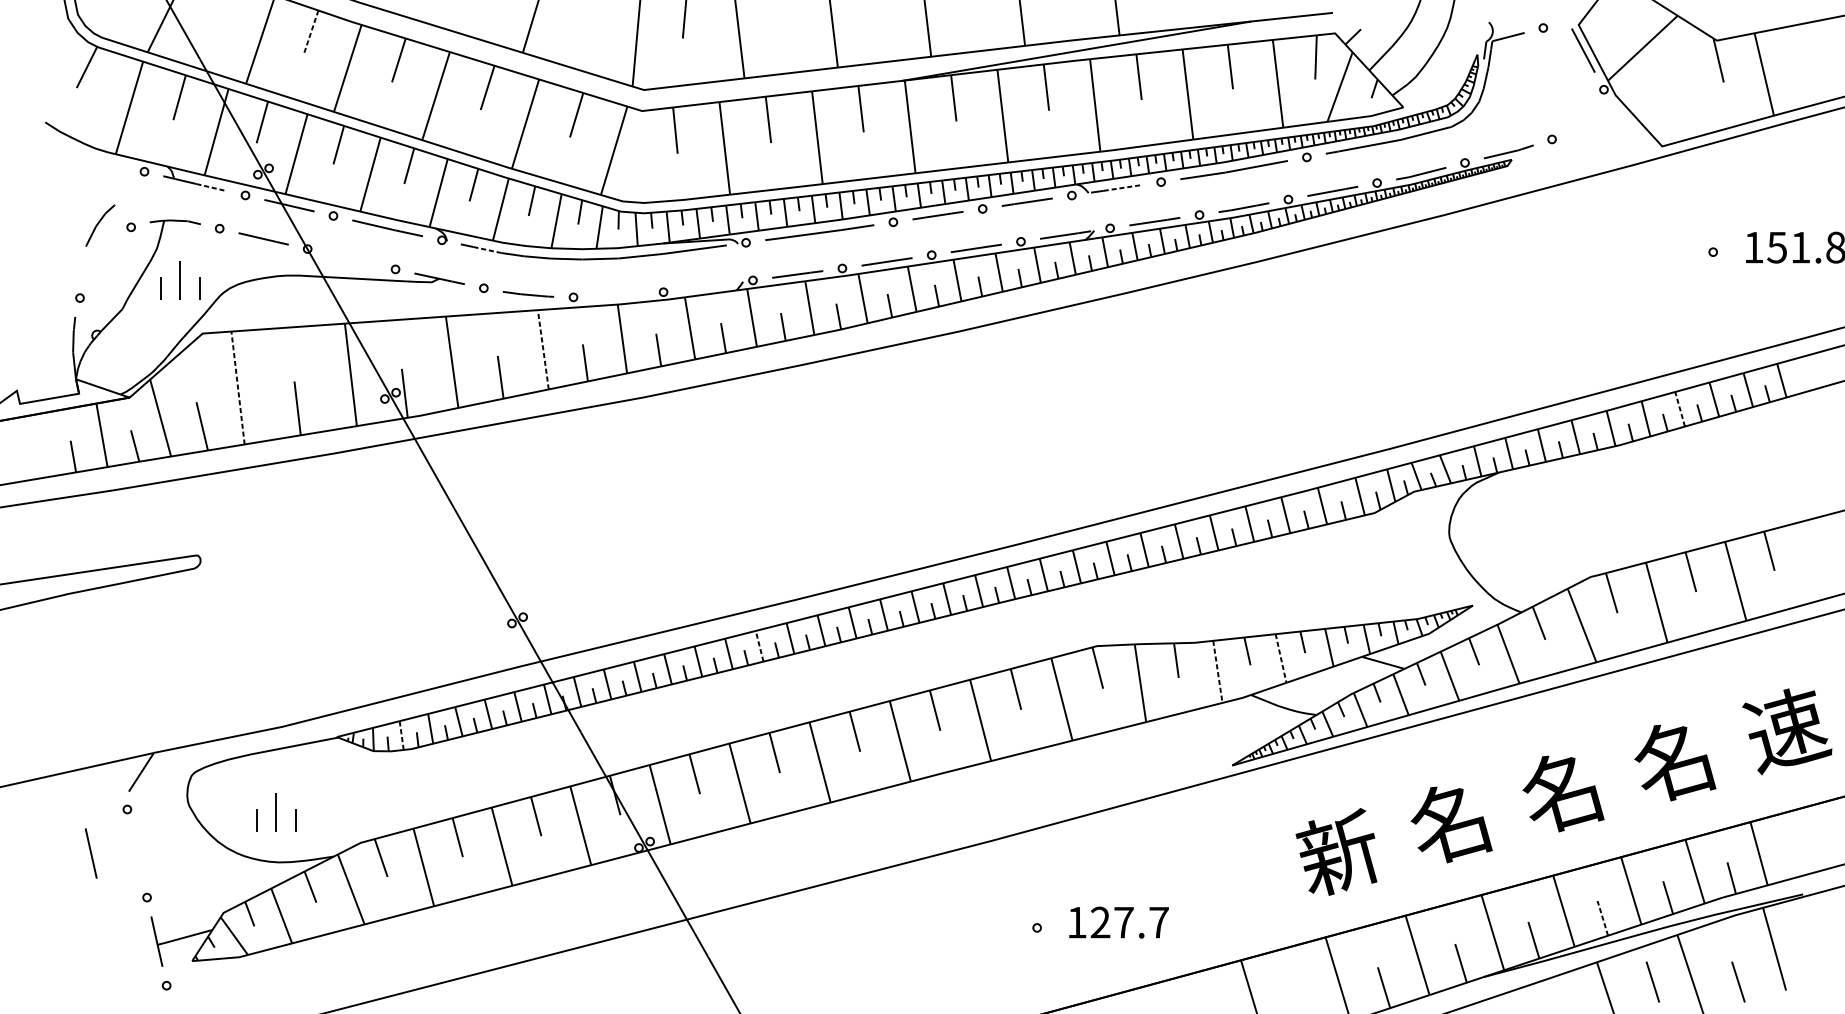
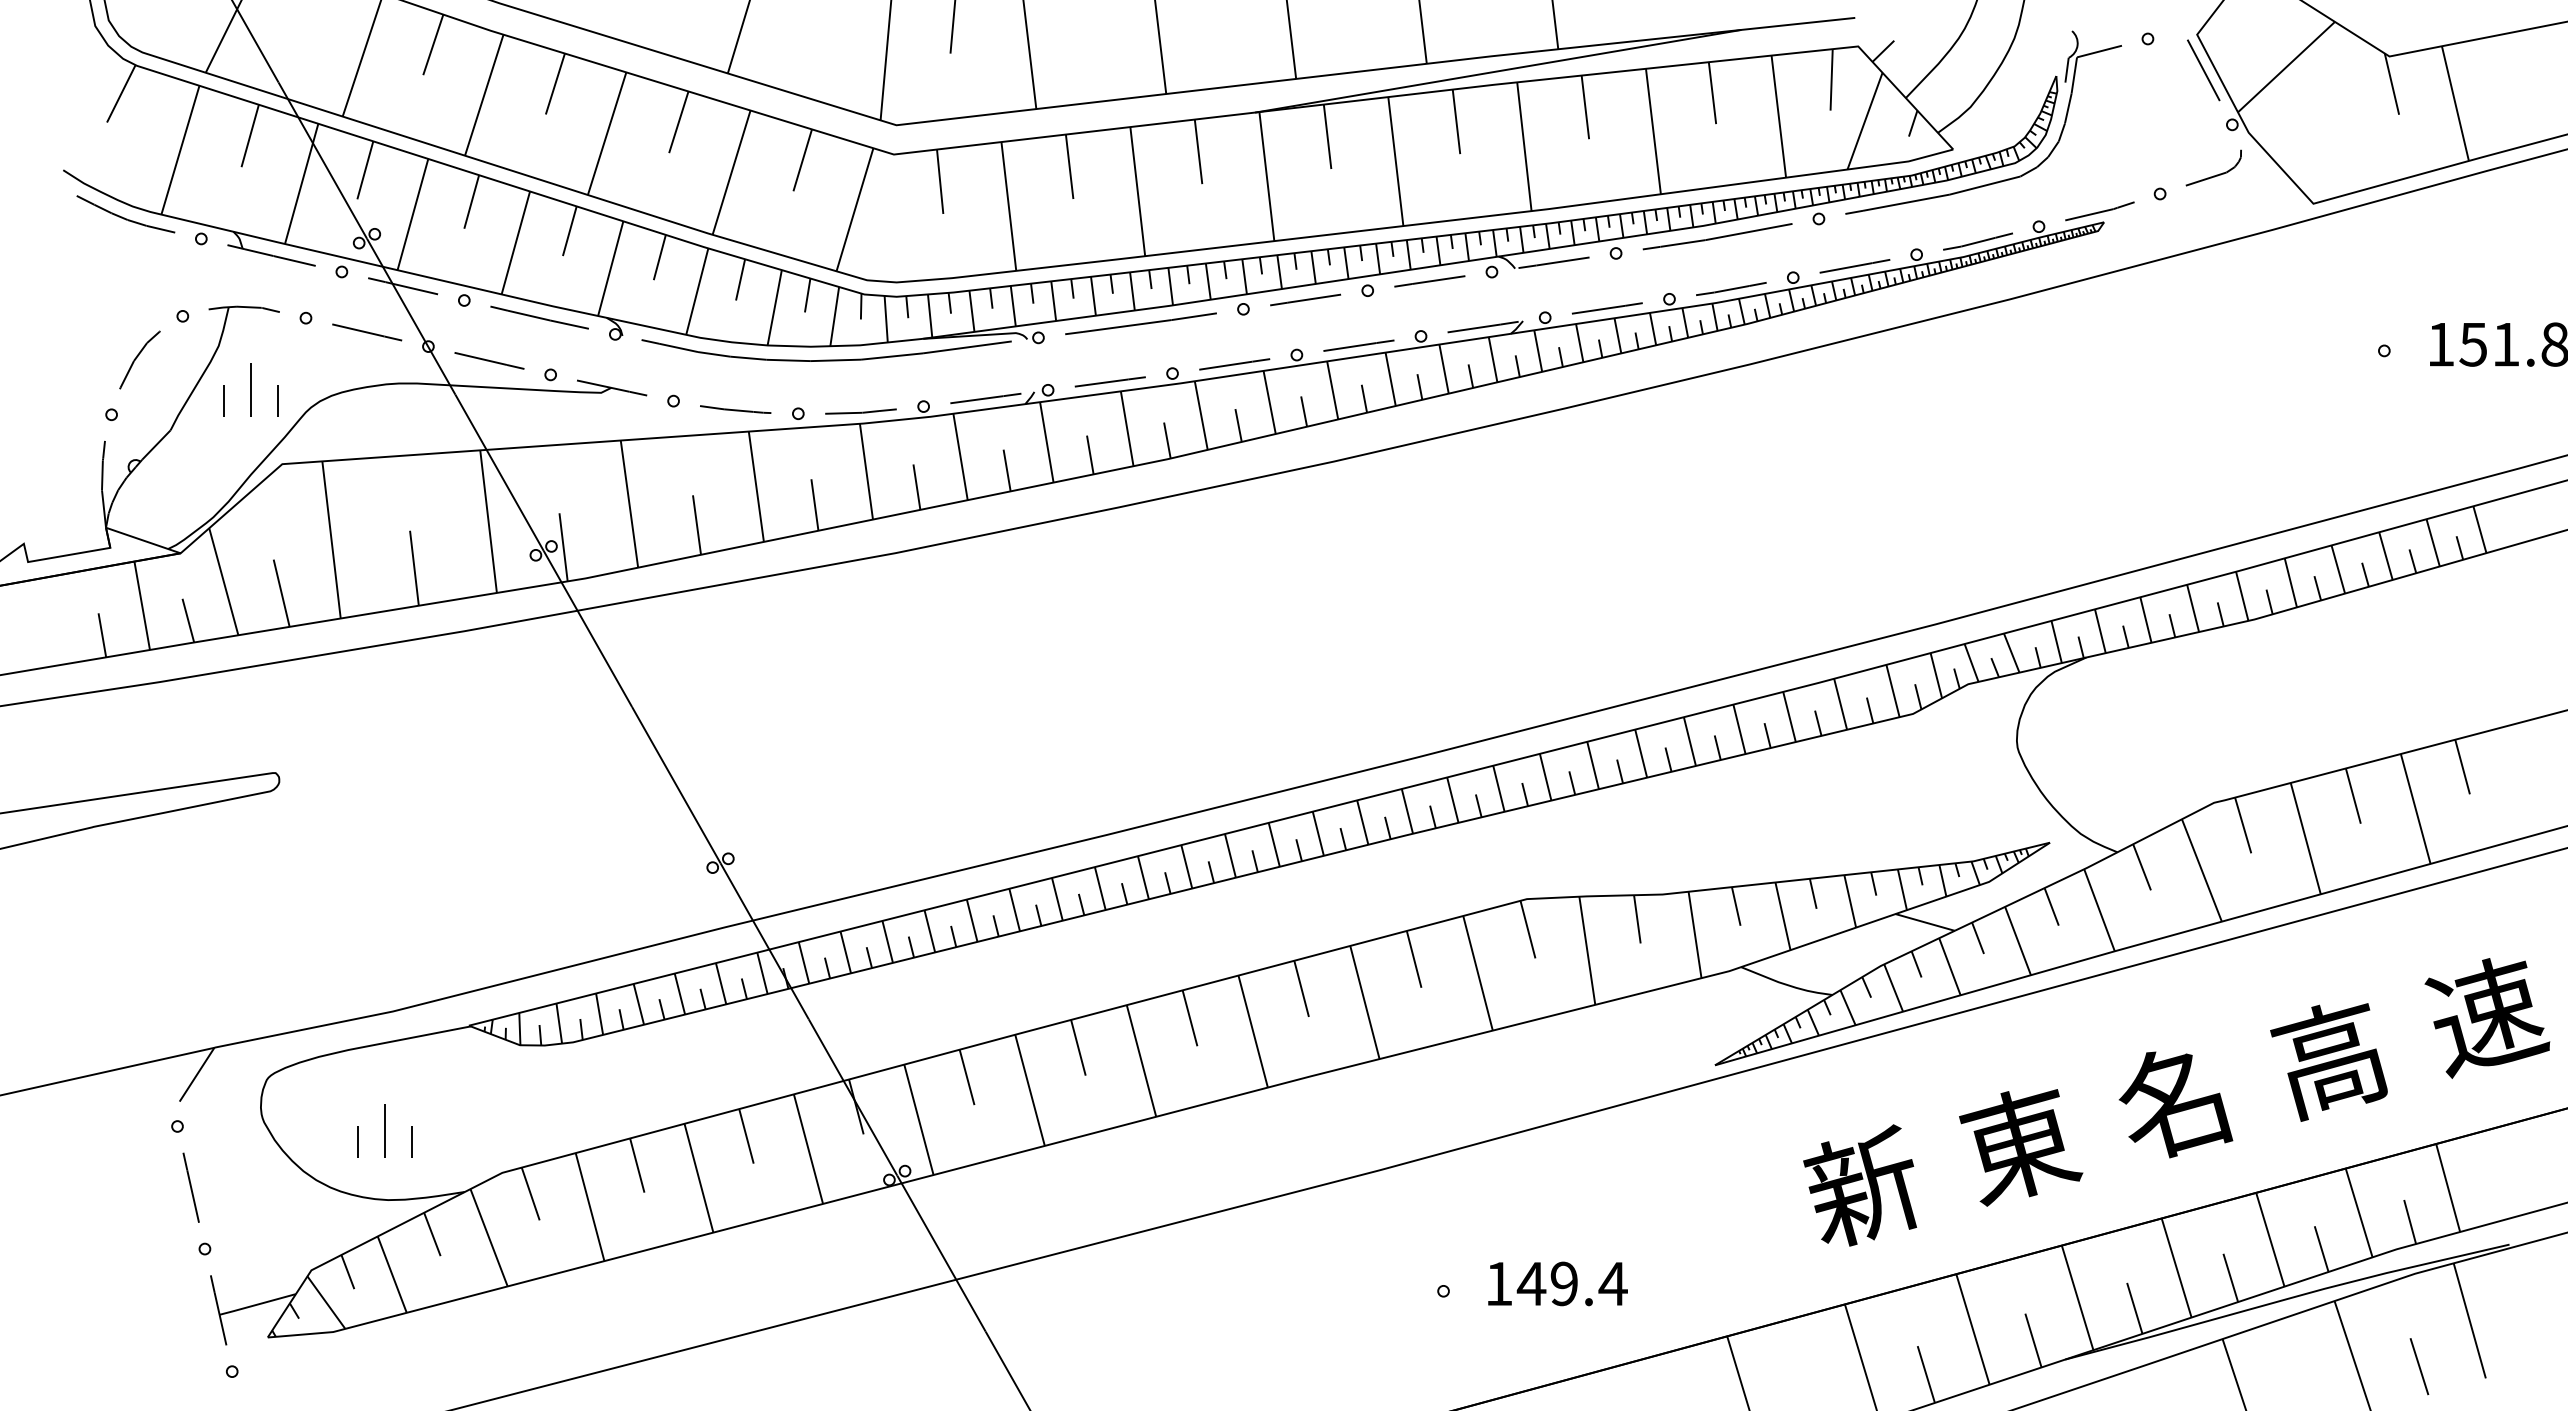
line: (311, 32) -> (433, 44), dashed -> solid
part: (1592, 125) -> (2216, 174), added
part: (90, 154) -> (125, 214), added
line: (211, 187) -> (294, 260), dashed -> solid
line: (1122, 187) -> (1562, 261), dashed -> solid
part: (100, 225) -> (139, 359), moved
line: (487, 249) -> (678, 347), dashed -> solid
line: (351, 259) -> (489, 360), added
line: (707, 286) -> (985, 398), added
part: (618, 295) -> (860, 411), added
line: (543, 349) -> (756, 486), dashed -> solid
line: (238, 387) -> (331, 539), dashed -> solid
line: (1680, 409) -> (2338, 569), dashed -> solid
line: (759, 645) -> (1057, 898), dashed -> solid
line: (1280, 658) -> (1782, 916), dashed -> solid
line: (1218, 672) -> (1695, 935), dashed -> solid
line: (401, 735) -> (559, 1023), dashed -> solid
text: (1673, 763) -> (2329, 1062), 名 -> 高
text: (1452, 824) -> (2021, 1147), 名 -> 東
line: (90, 853) -> (190, 1187), moved
line: (1602, 918) -> (2230, 1277), dashed -> solid
text: (1129, 922) -> (1571, 1283), 127.7 -> 149.4
line: (1652, 981) -> (2300, 1366), removed

